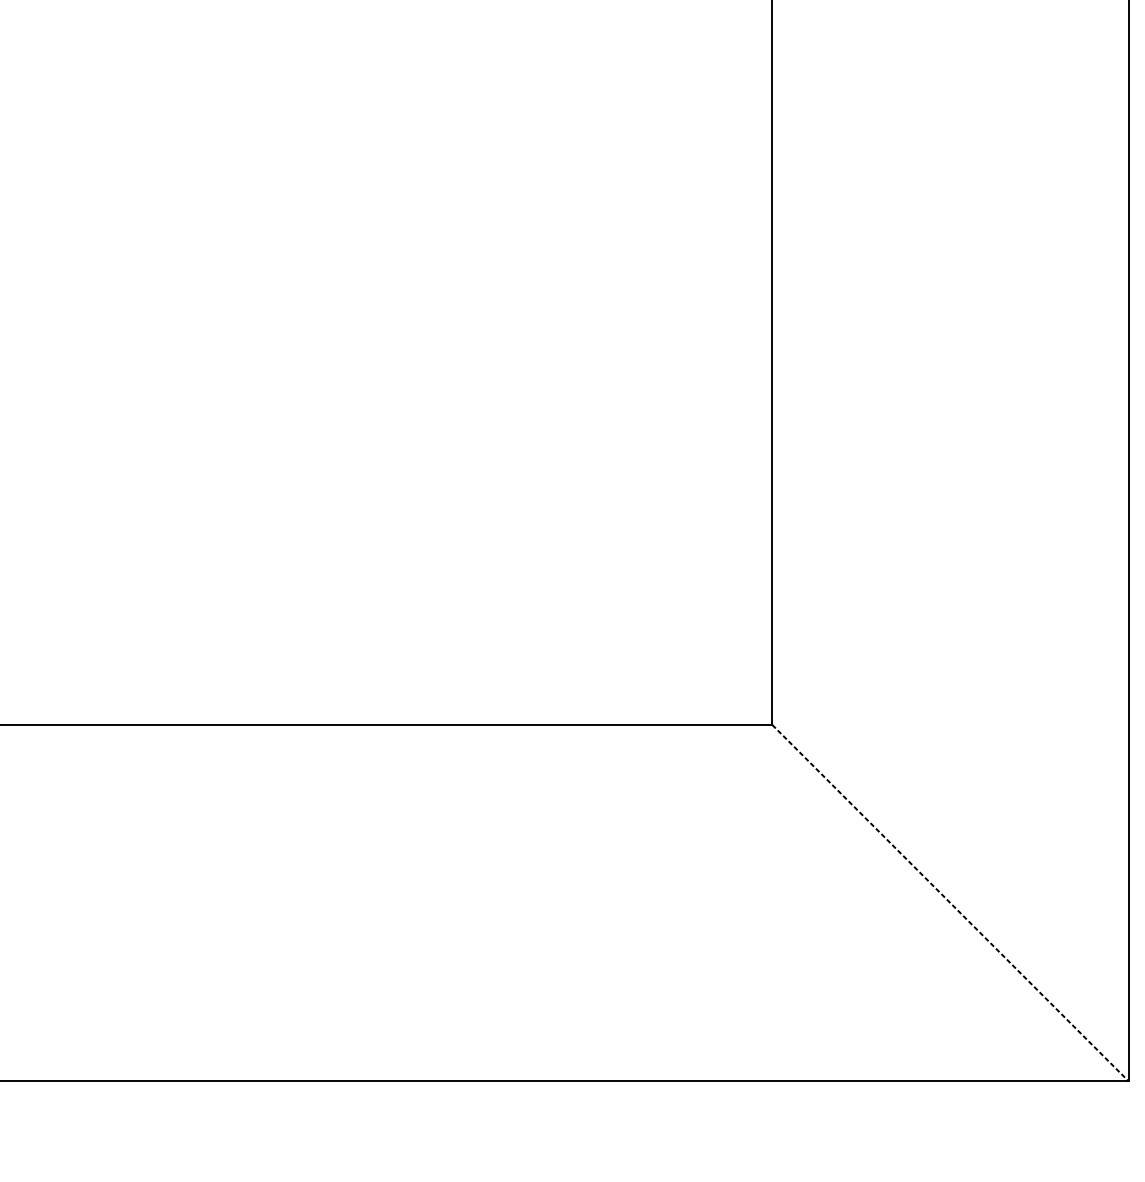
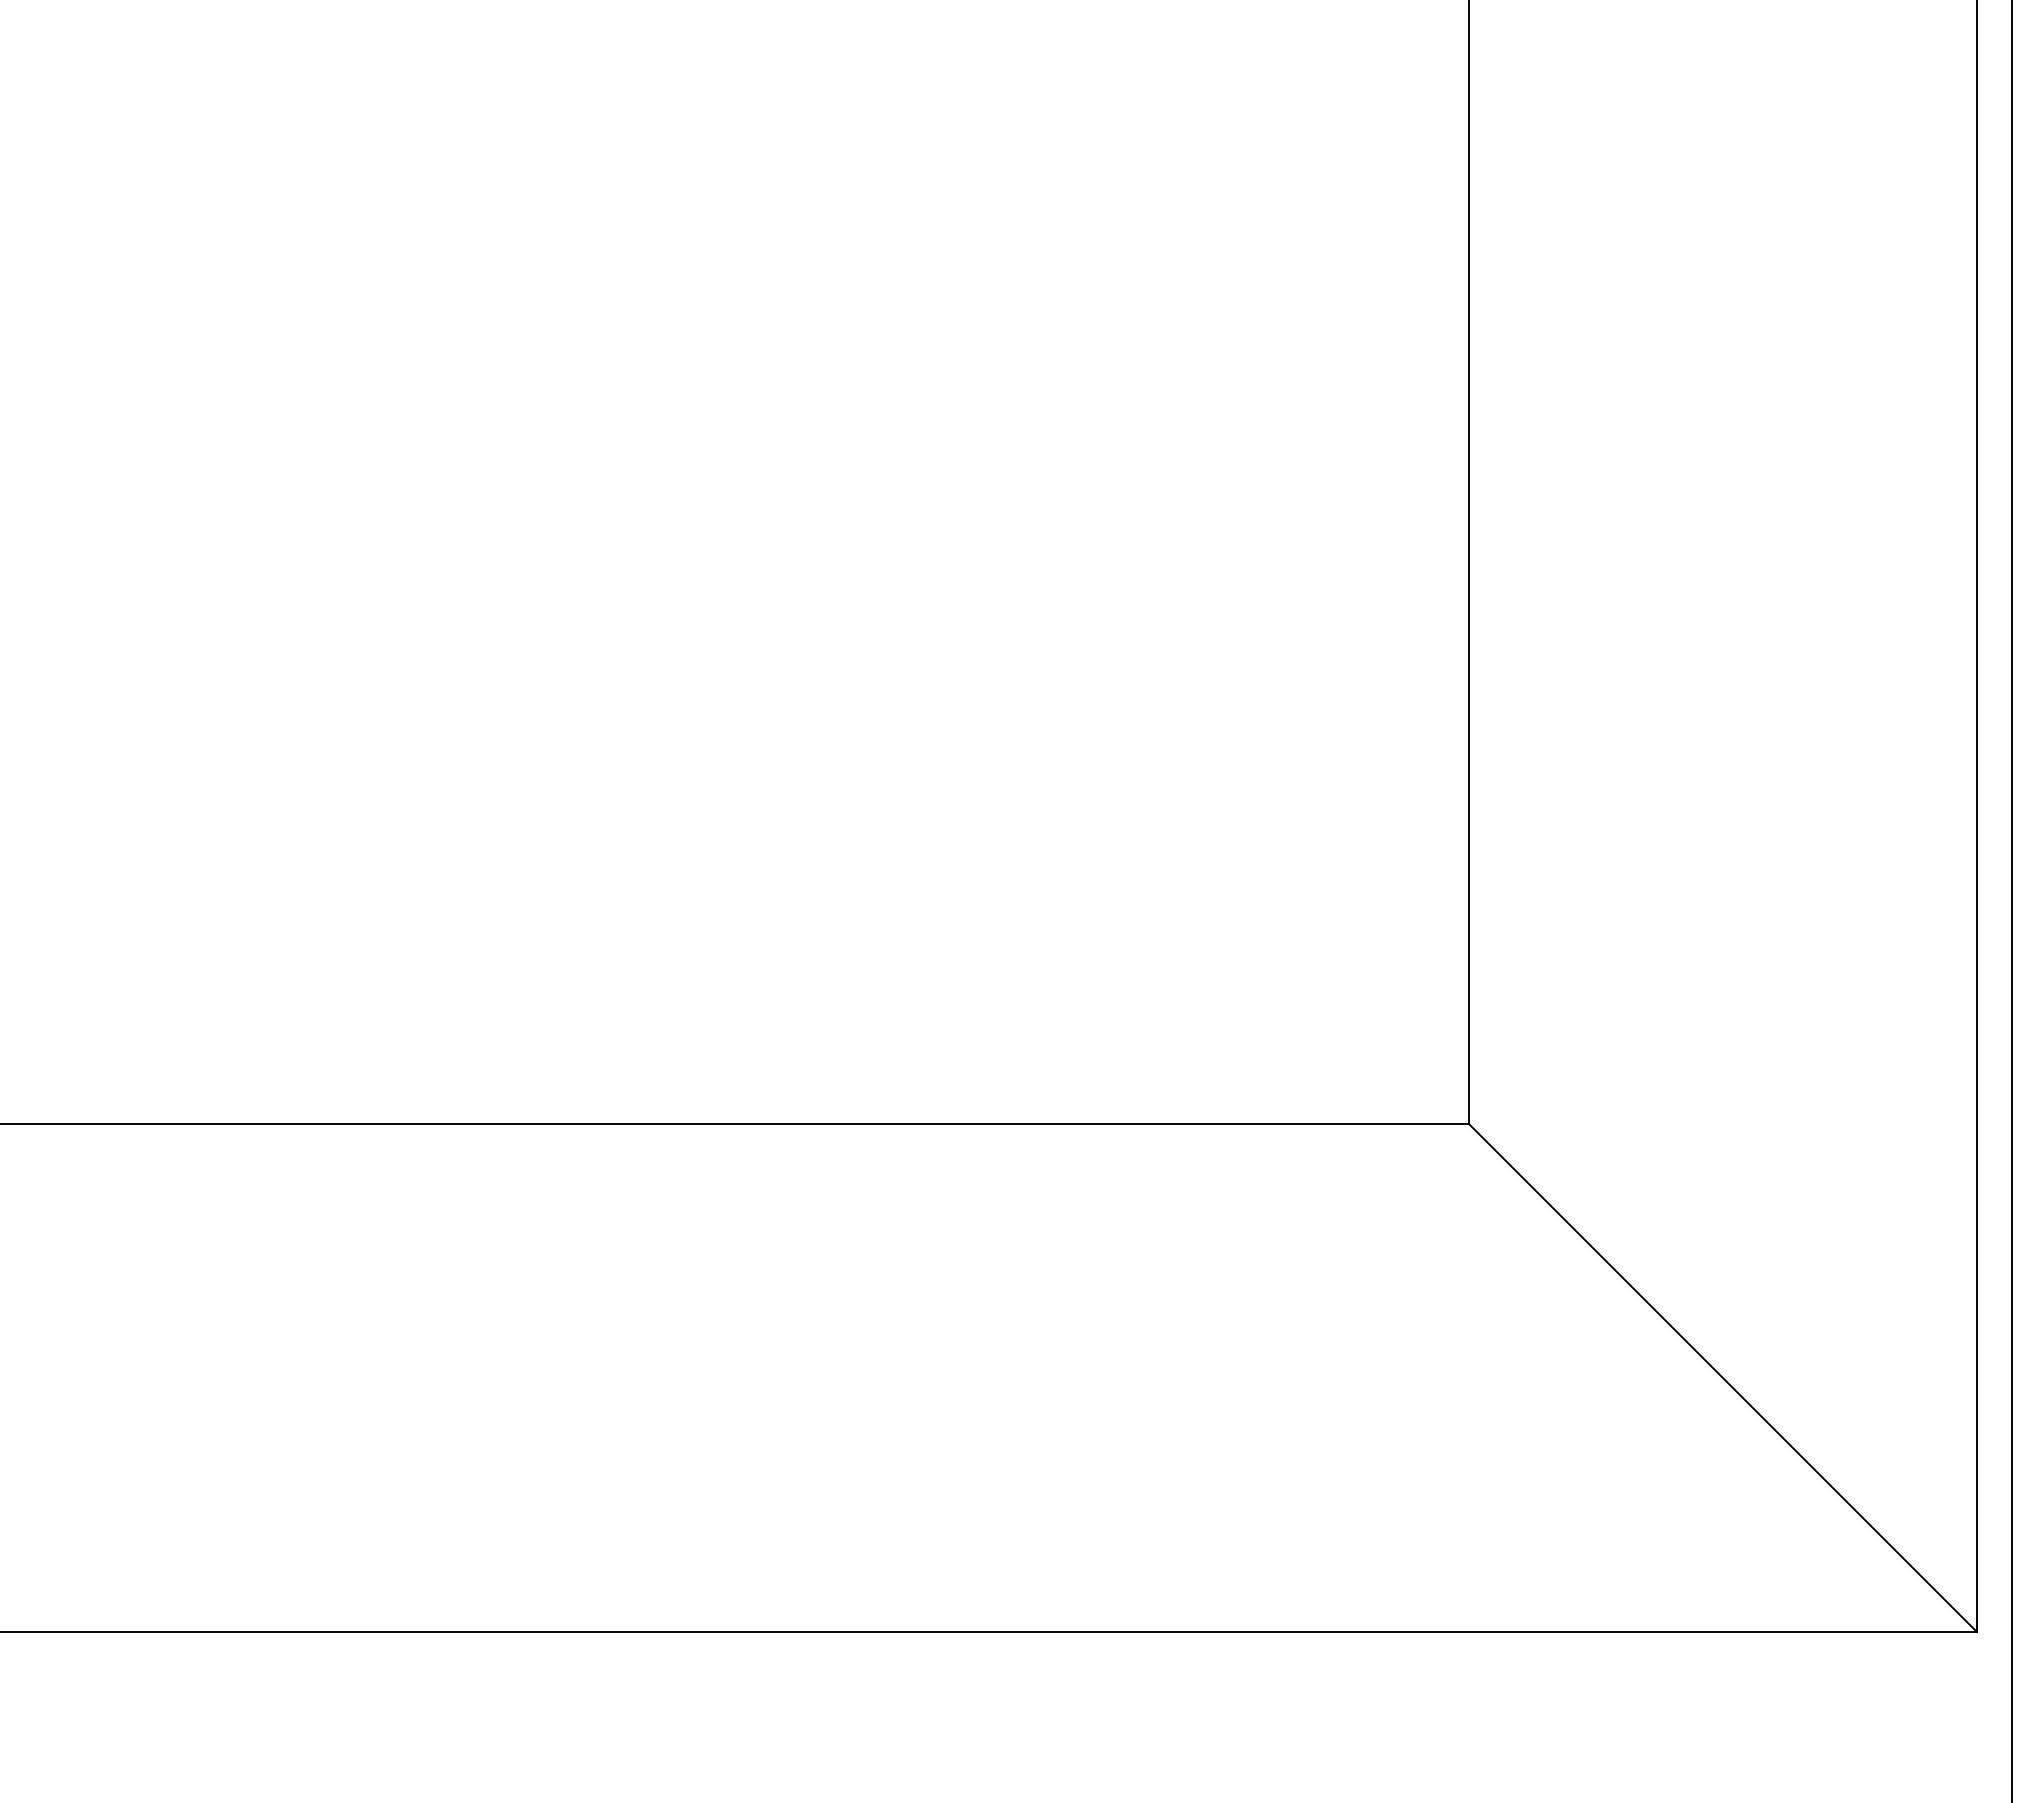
line: (950, 903) -> (1723, 1378), dashed -> solid

